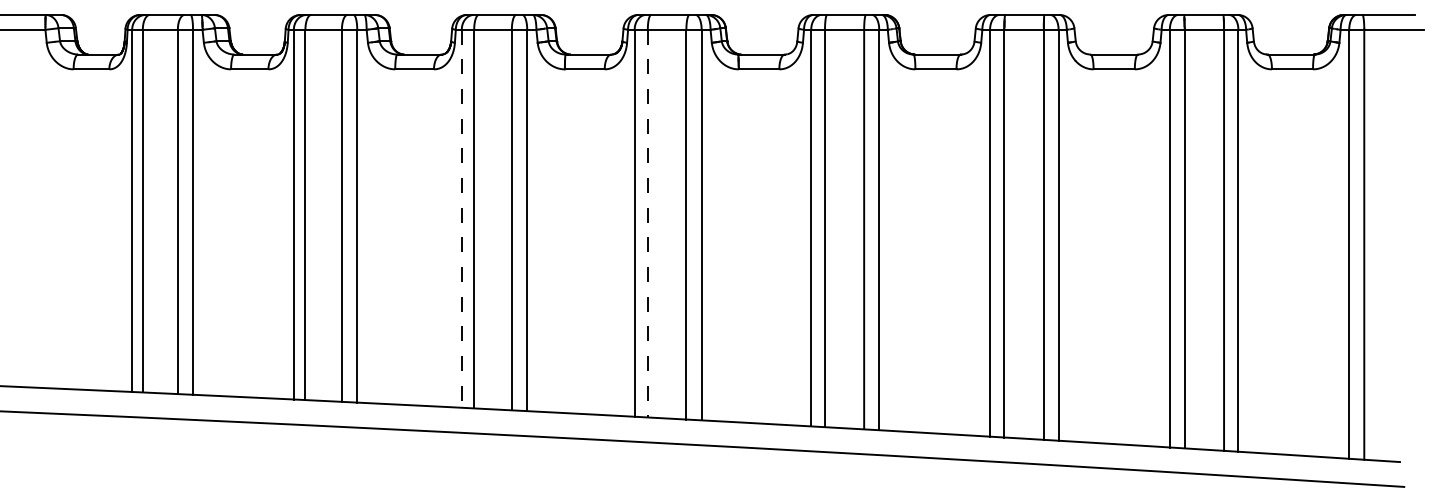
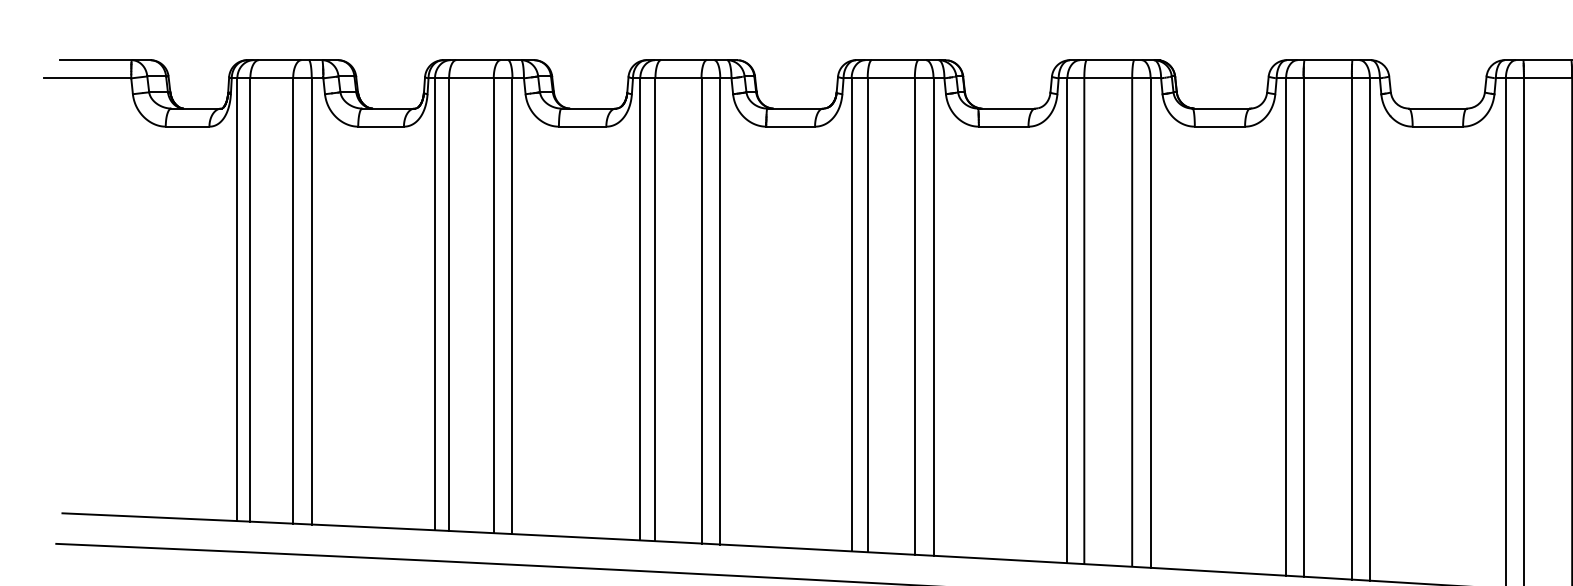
line: (461, 218) -> (639, 309), dashed -> solid
line: (647, 223) -> (867, 315), dashed -> solid

